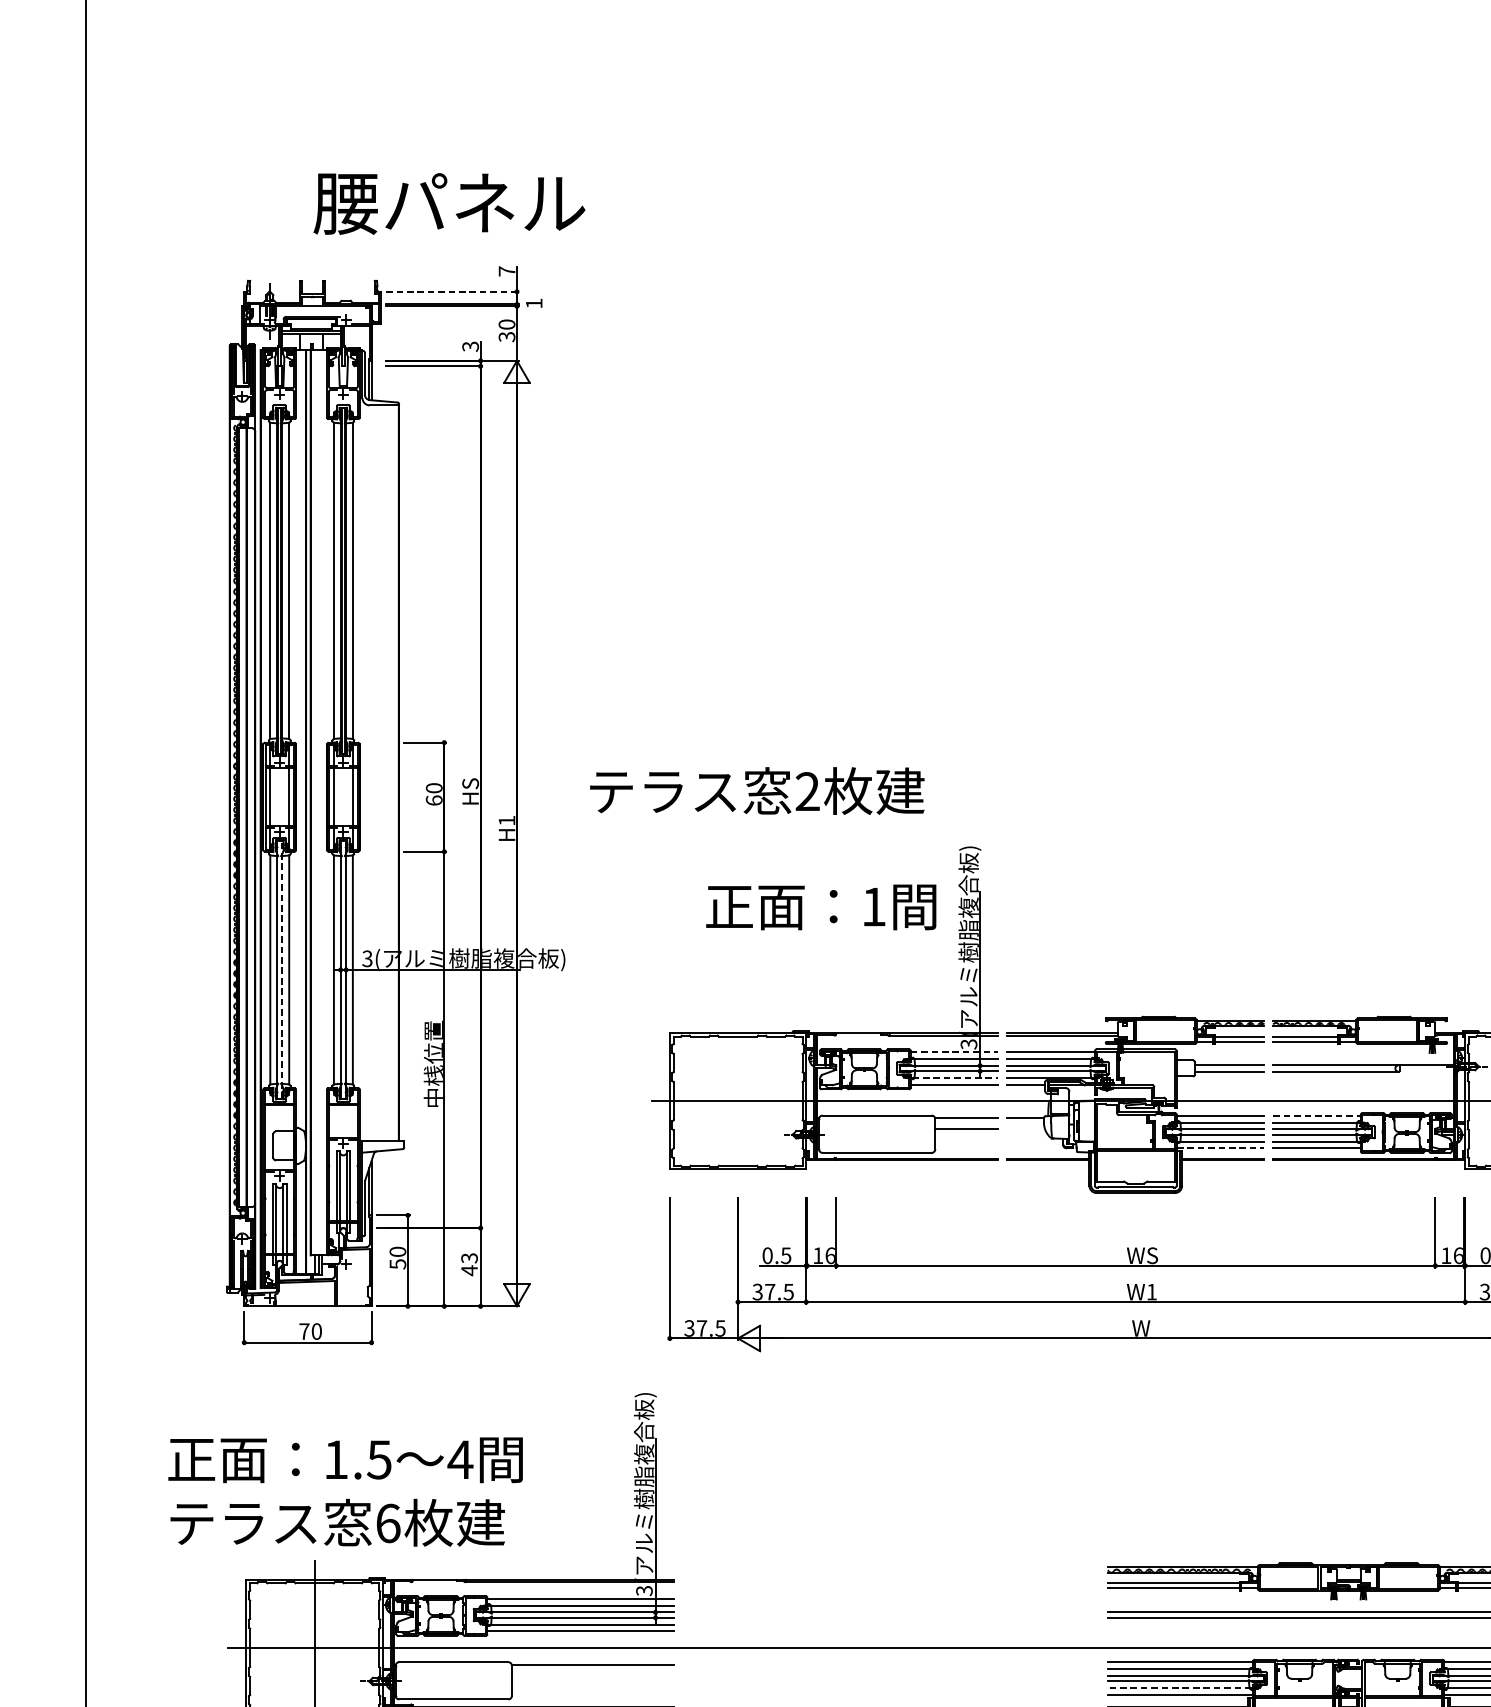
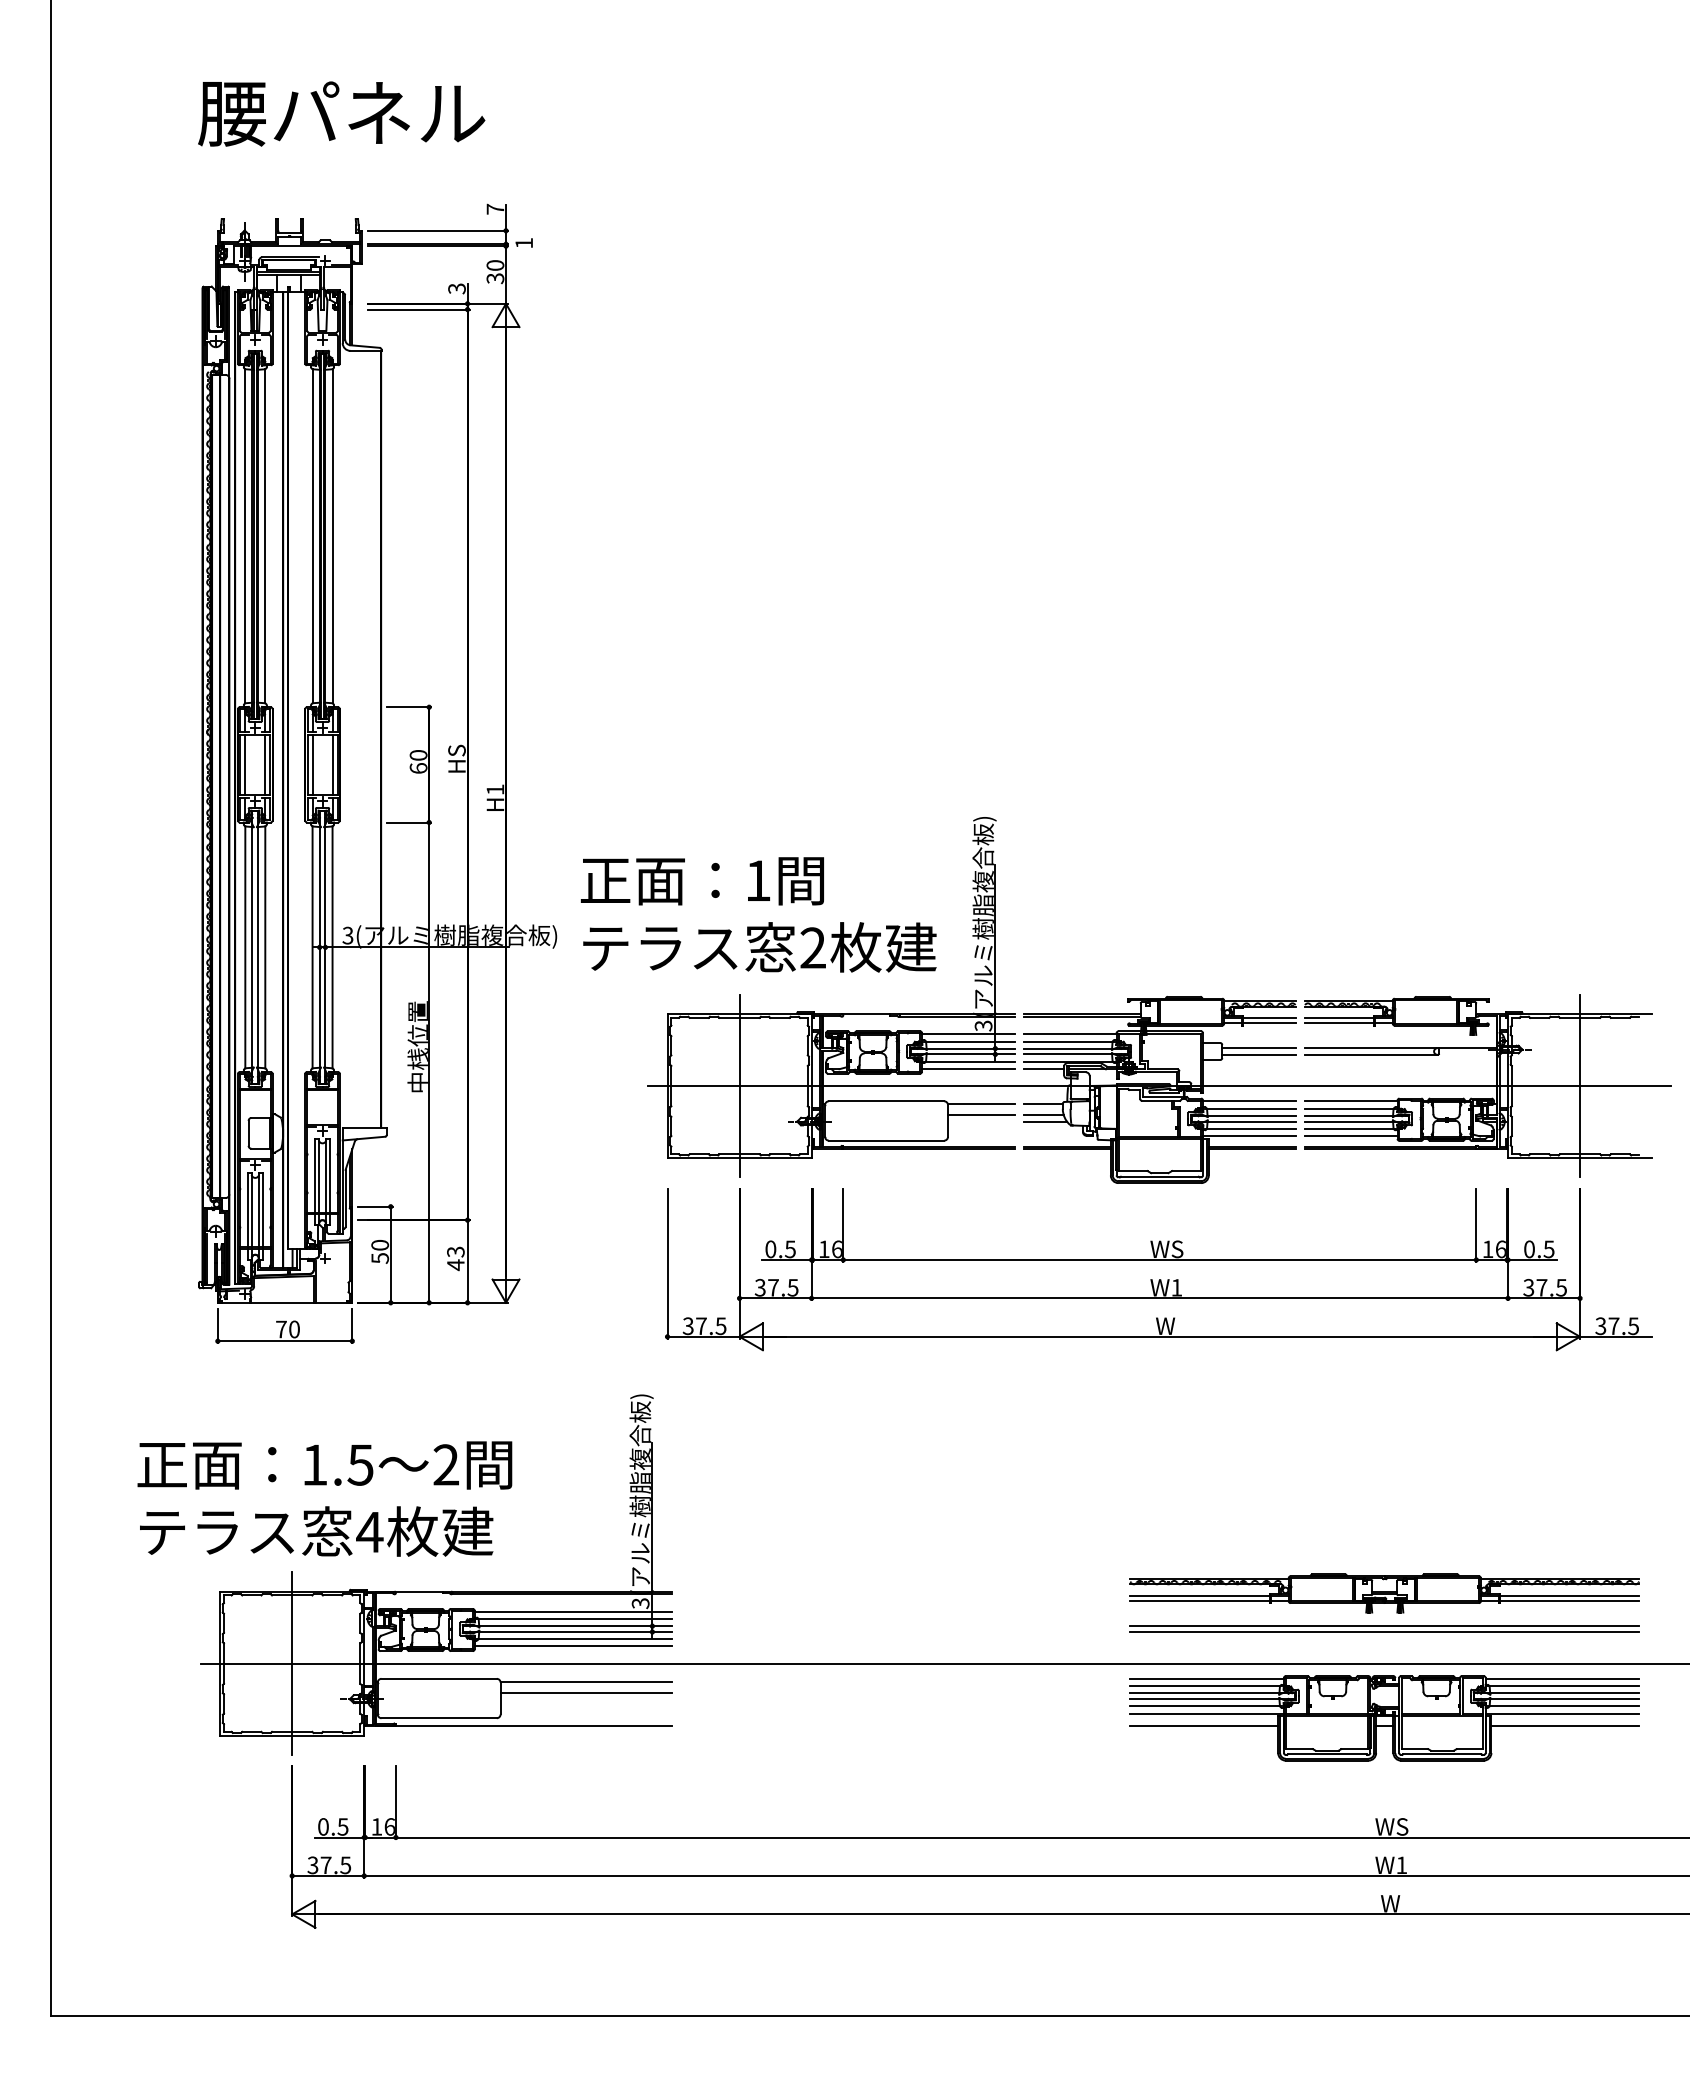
text: (449, 203) -> (341, 113), moved
line: (453, 291) -> (438, 230), dashed -> solid
text: (756, 791) -> (759, 947), moved
text: (820, 907) -> (701, 881), moved
line: (282, 969) -> (258, 946), dashed -> solid
line: (954, 1052) -> (968, 1034), dashed -> solid
line: (955, 1077) -> (969, 1061), dashed -> solid
line: (737, 1100) -> (739, 1085), added
line: (1317, 1115) -> (1351, 1101), dashed -> solid
line: (1025, 1129) -> (1043, 1115), added
line: (1027, 1135) -> (1045, 1122), added
line: (1220, 1148) -> (1249, 1136), dashed -> solid
text: (460, 1459) -> (446, 1464), 4 -> 2
text: (387, 1523) -> (369, 1532), 6 -> 4
line: (592, 1676) -> (585, 1693), added
line: (1179, 1688) -> (1206, 1706), dashed -> solid

